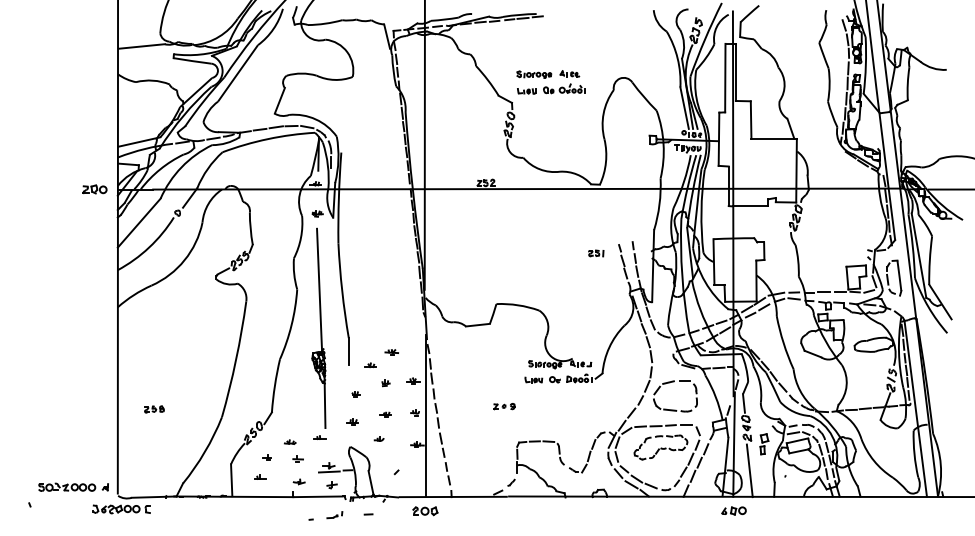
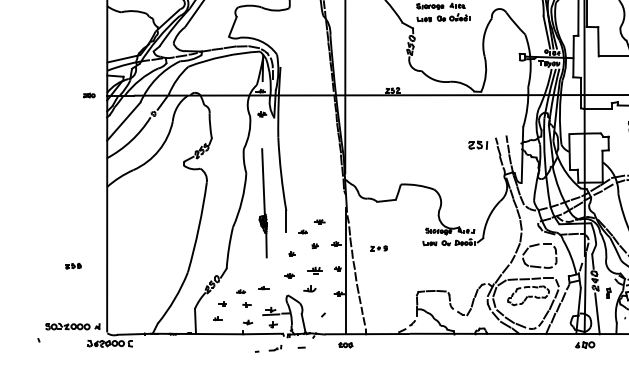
part: (94, 189) -> (89, 95), size x0.6
part: (596, 253) -> (478, 145), size x1.6
part: (318, 327) -> (262, 202), size x0.7
part: (504, 406) -> (379, 248), moved
part: (154, 409) -> (73, 266), moved
part: (385, 414) -> (314, 270), size x1.6
part: (378, 438) -> (309, 288), size x1.6
part: (764, 444) -> (608, 293), size x0.6
part: (425, 511) -> (345, 345), size x0.7

